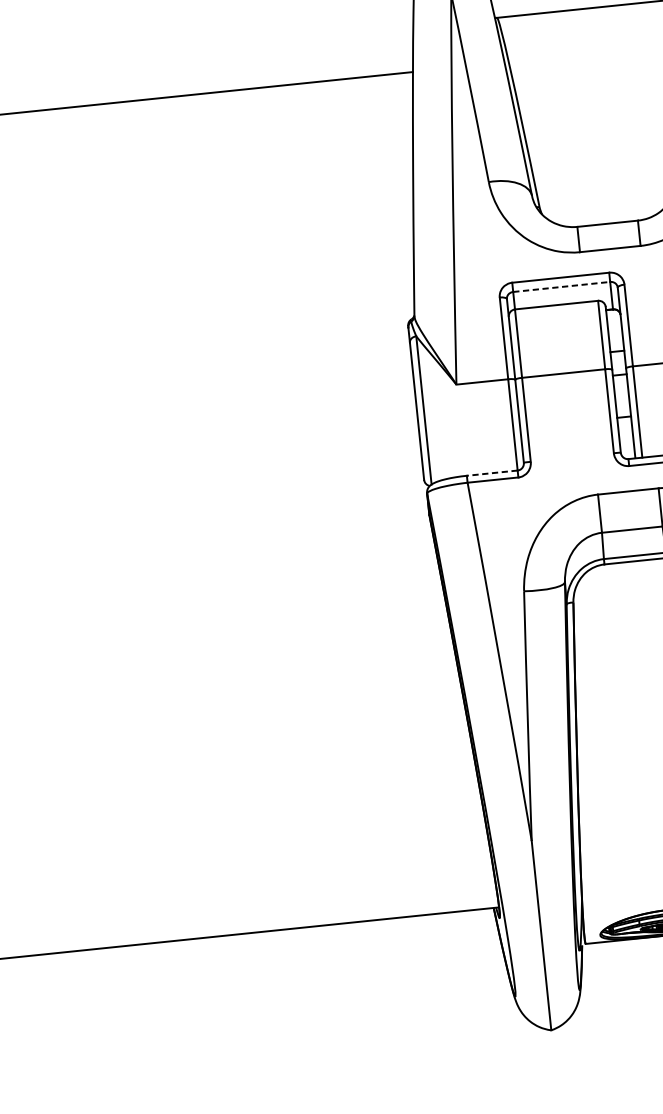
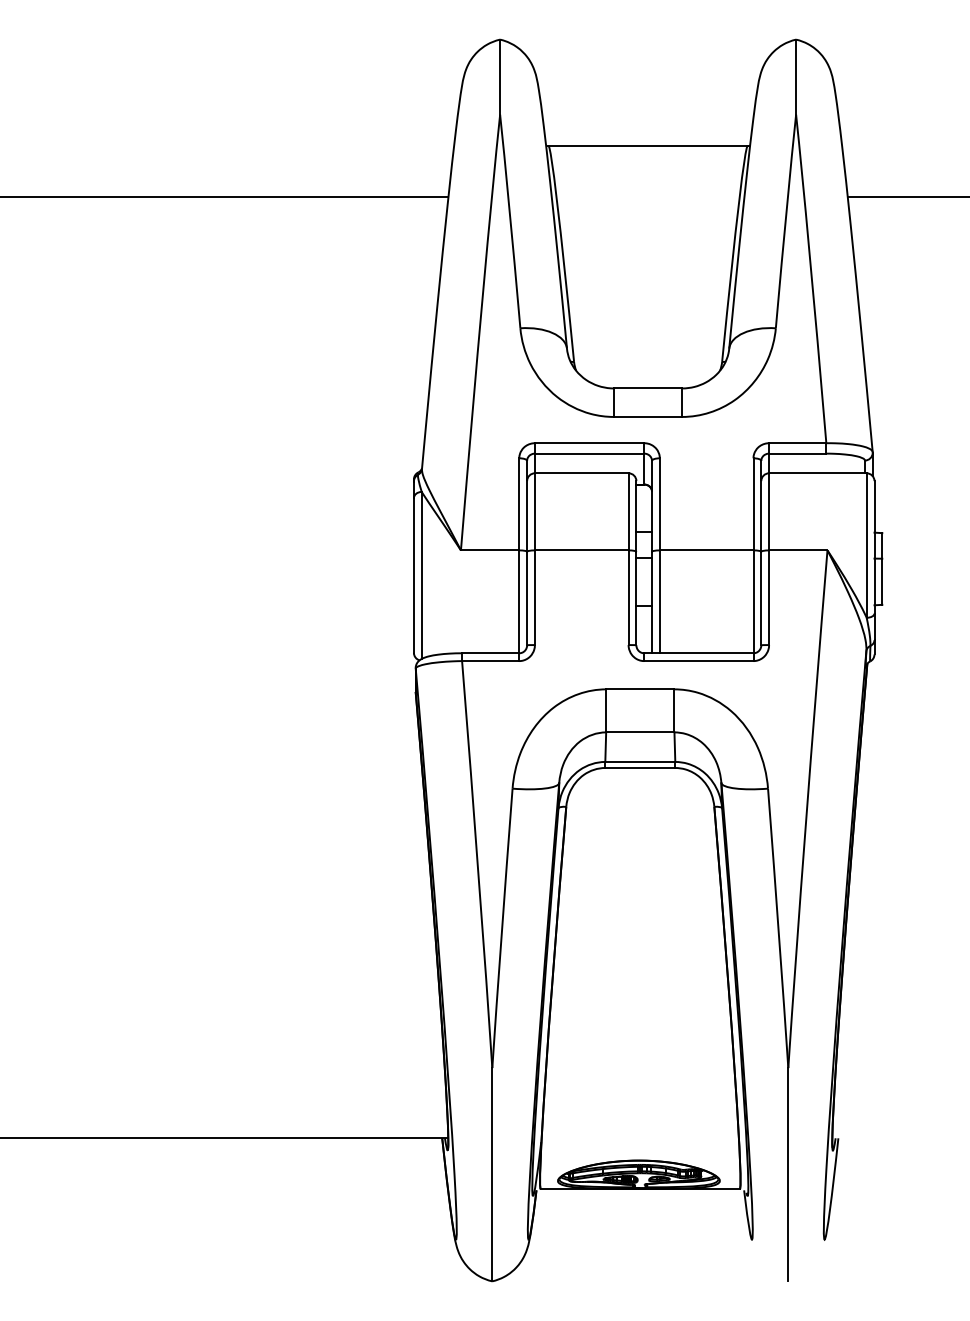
line: (561, 286) -> (589, 453), dashed -> solid
line: (492, 473) -> (490, 653), dashed -> solid

